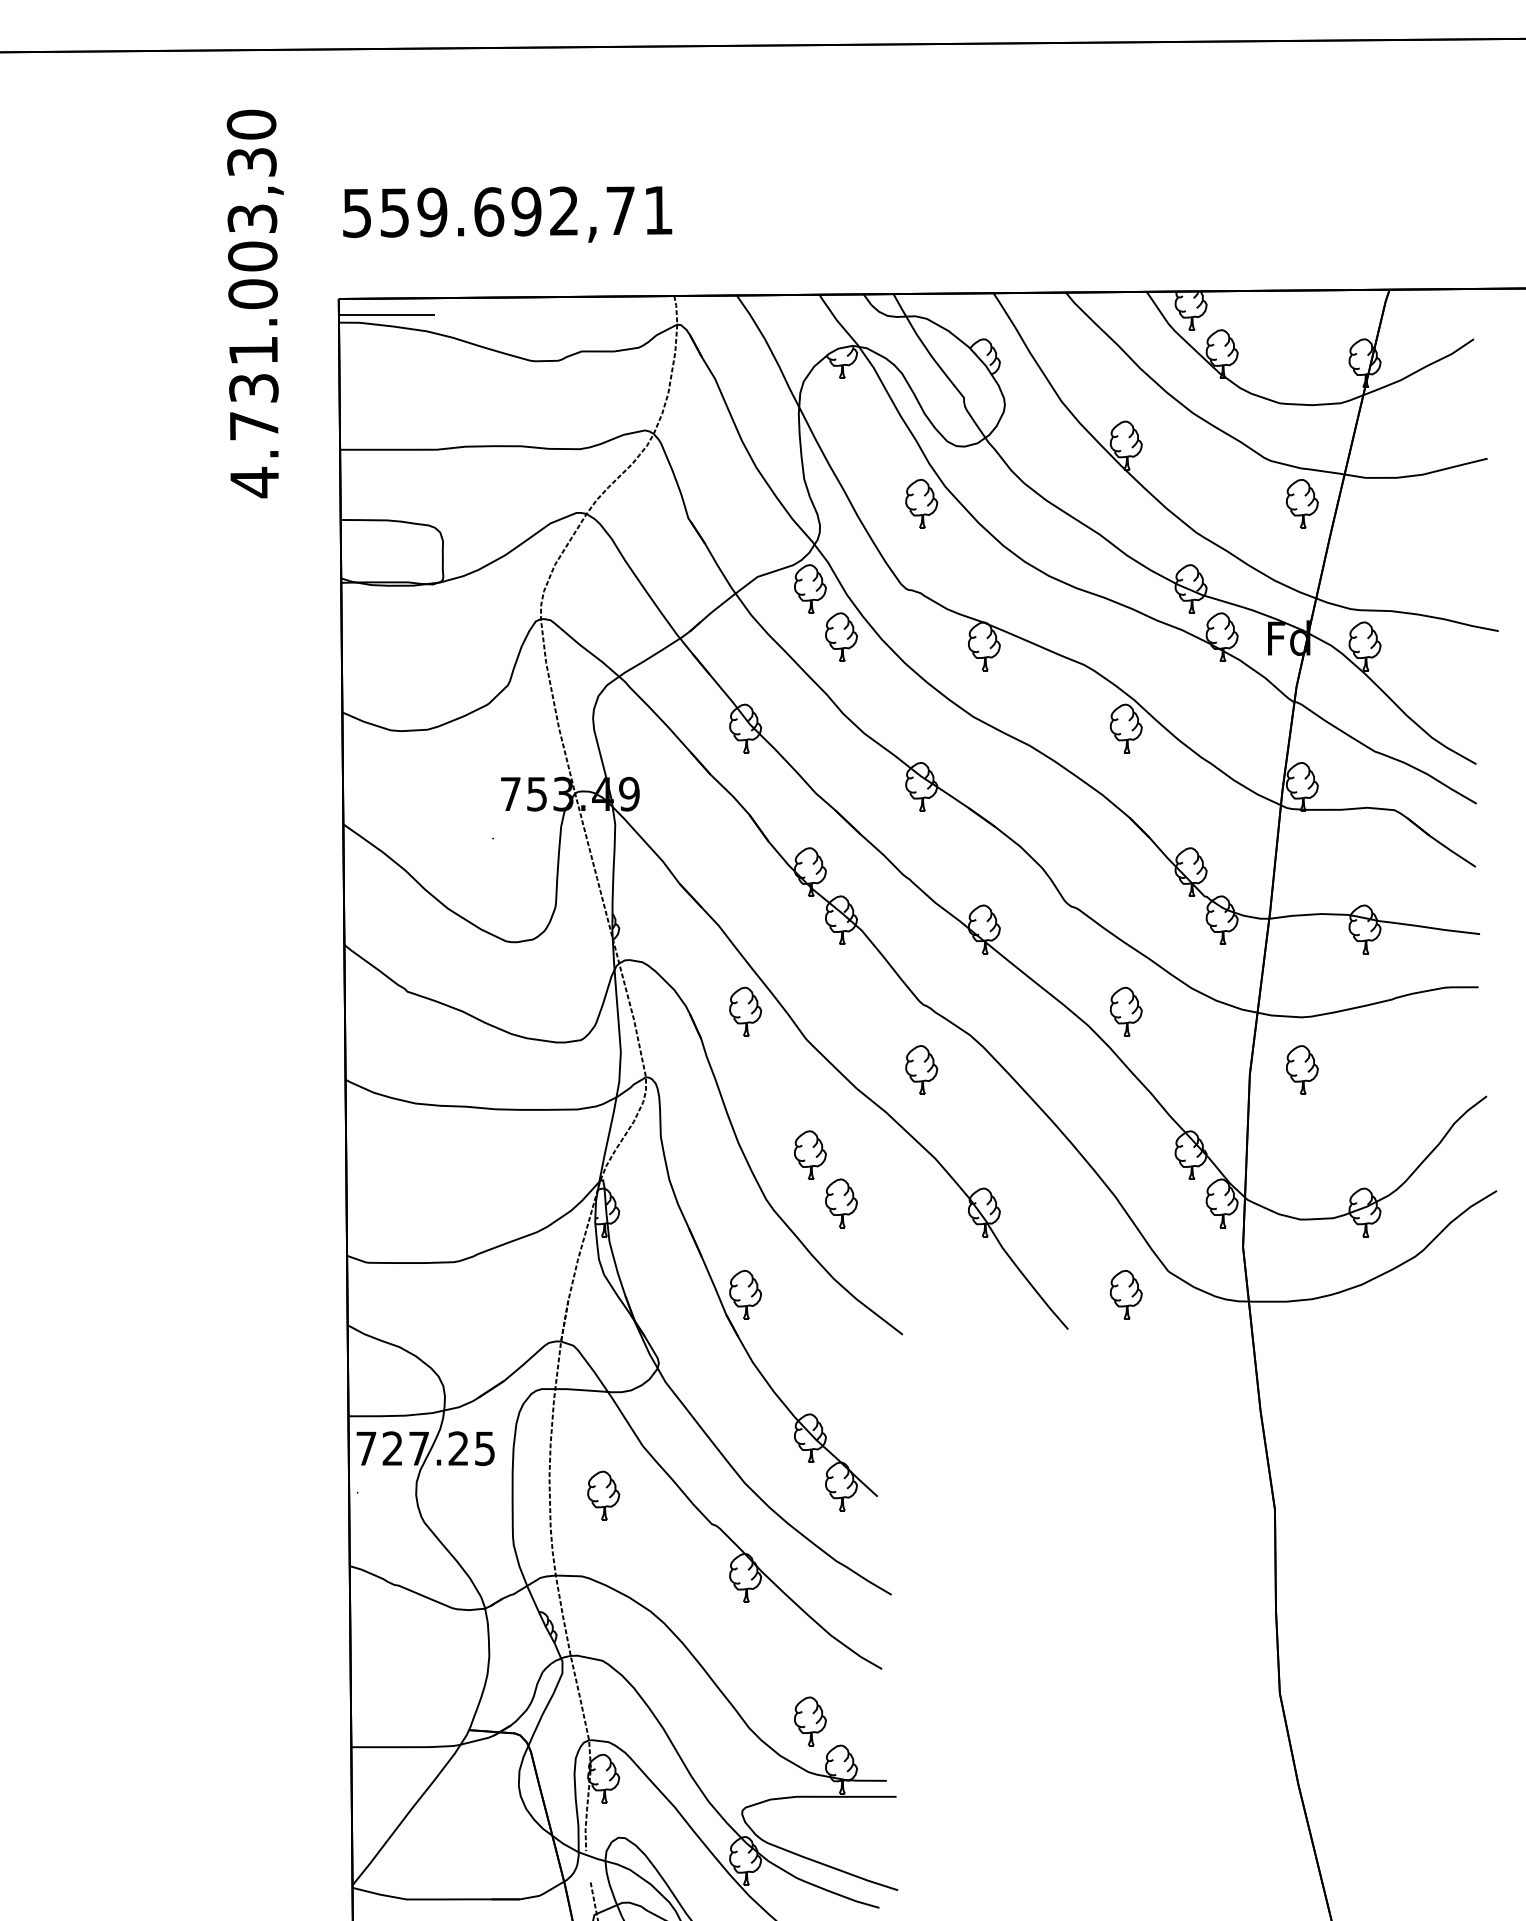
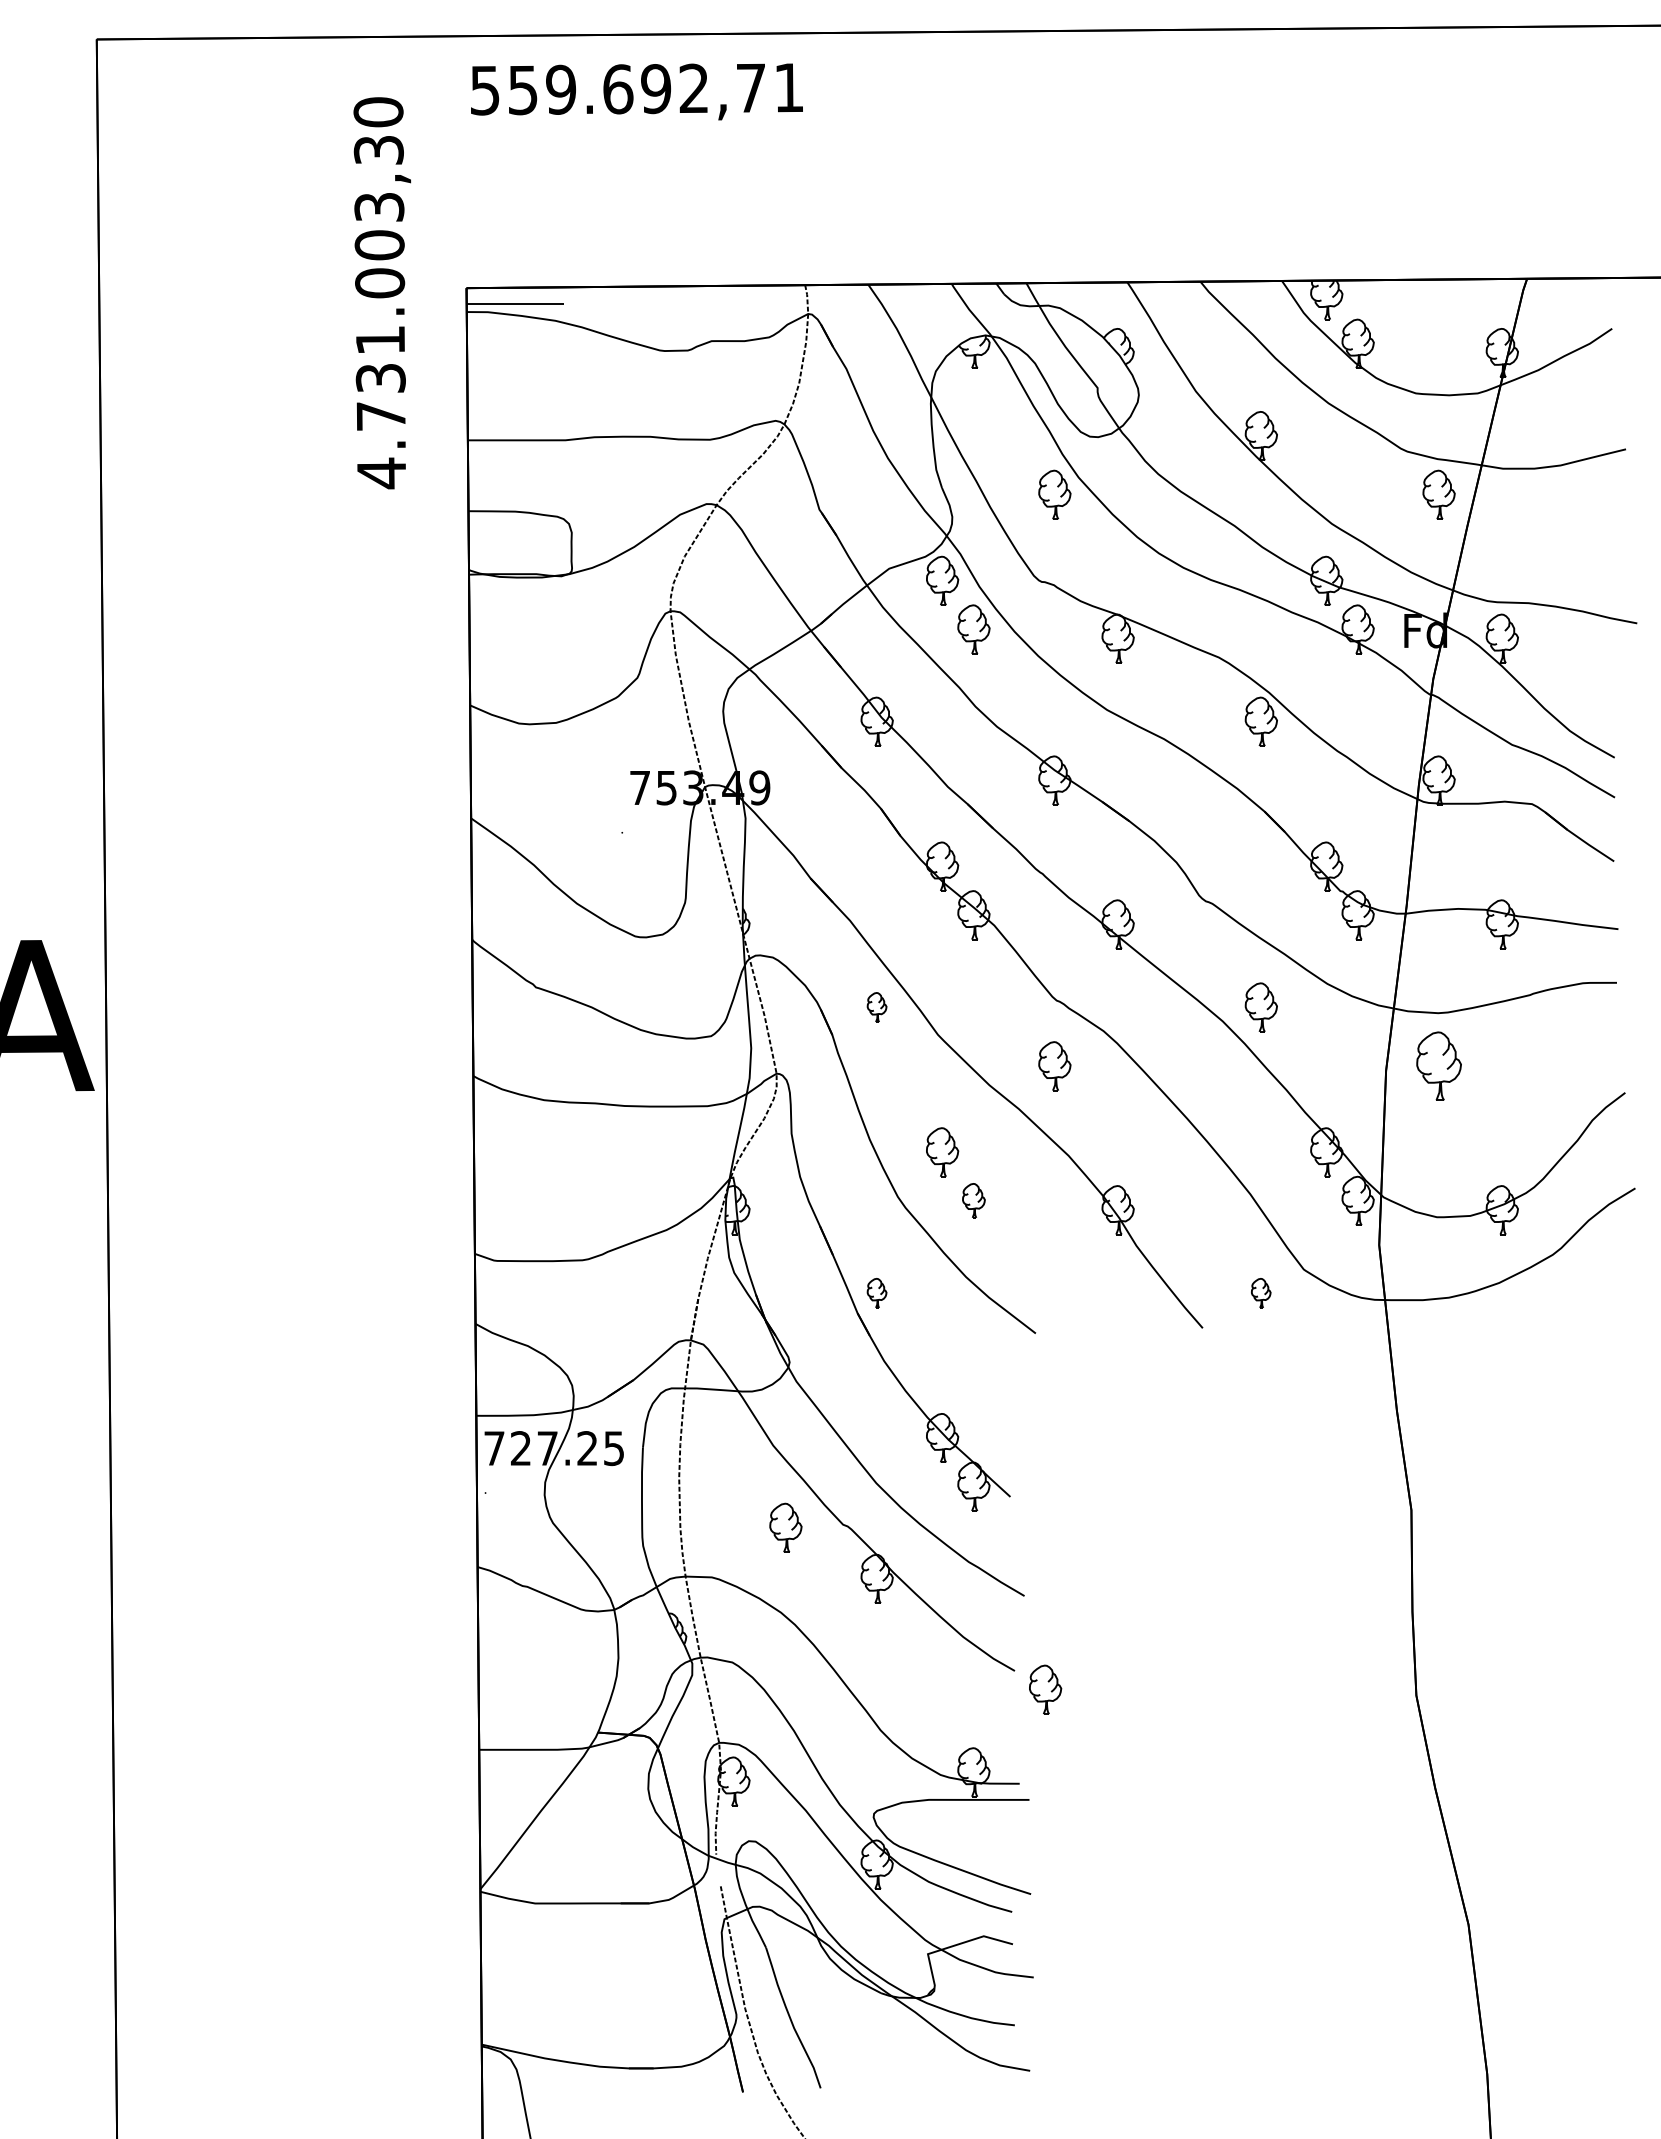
text: (507, 214) -> (636, 91), moved
part: (744, 1011) -> (876, 1007), size x0.6
part: (1301, 1070) -> (1438, 1066), size x1.4
part: (841, 1202) -> (973, 1200), size x0.7
part: (744, 1295) -> (876, 1293), size x0.6
part: (1125, 1295) -> (1260, 1293), size x0.6
part: (603, 1495) -> (785, 1527), moved
part: (810, 1721) -> (1045, 1689), moved

